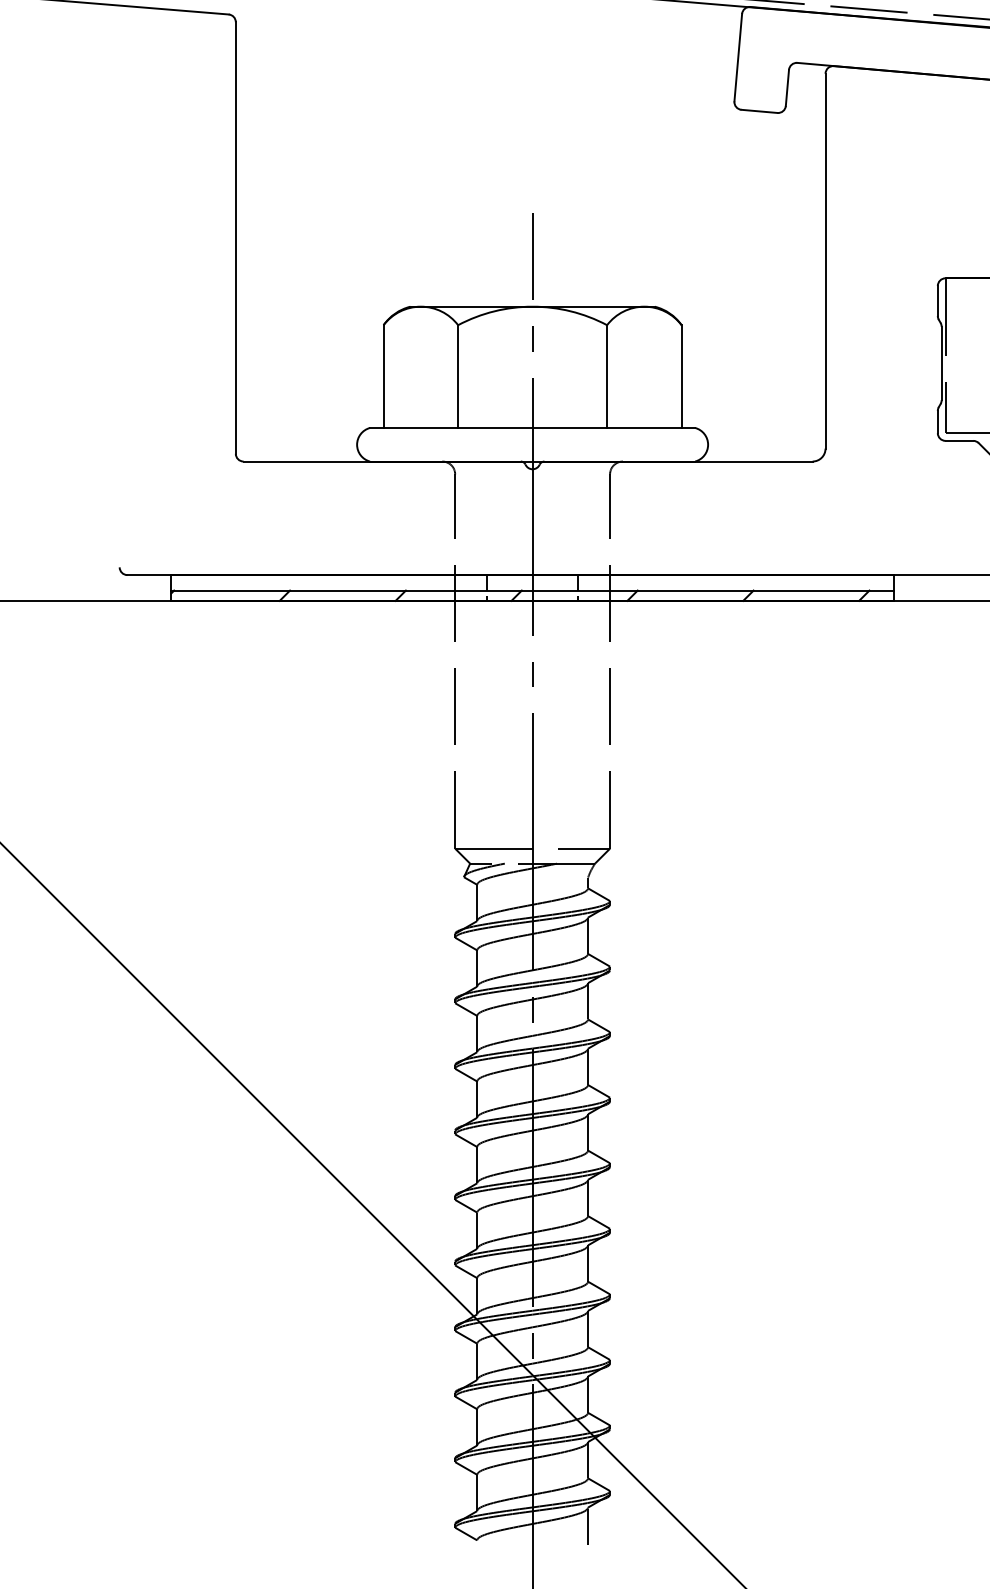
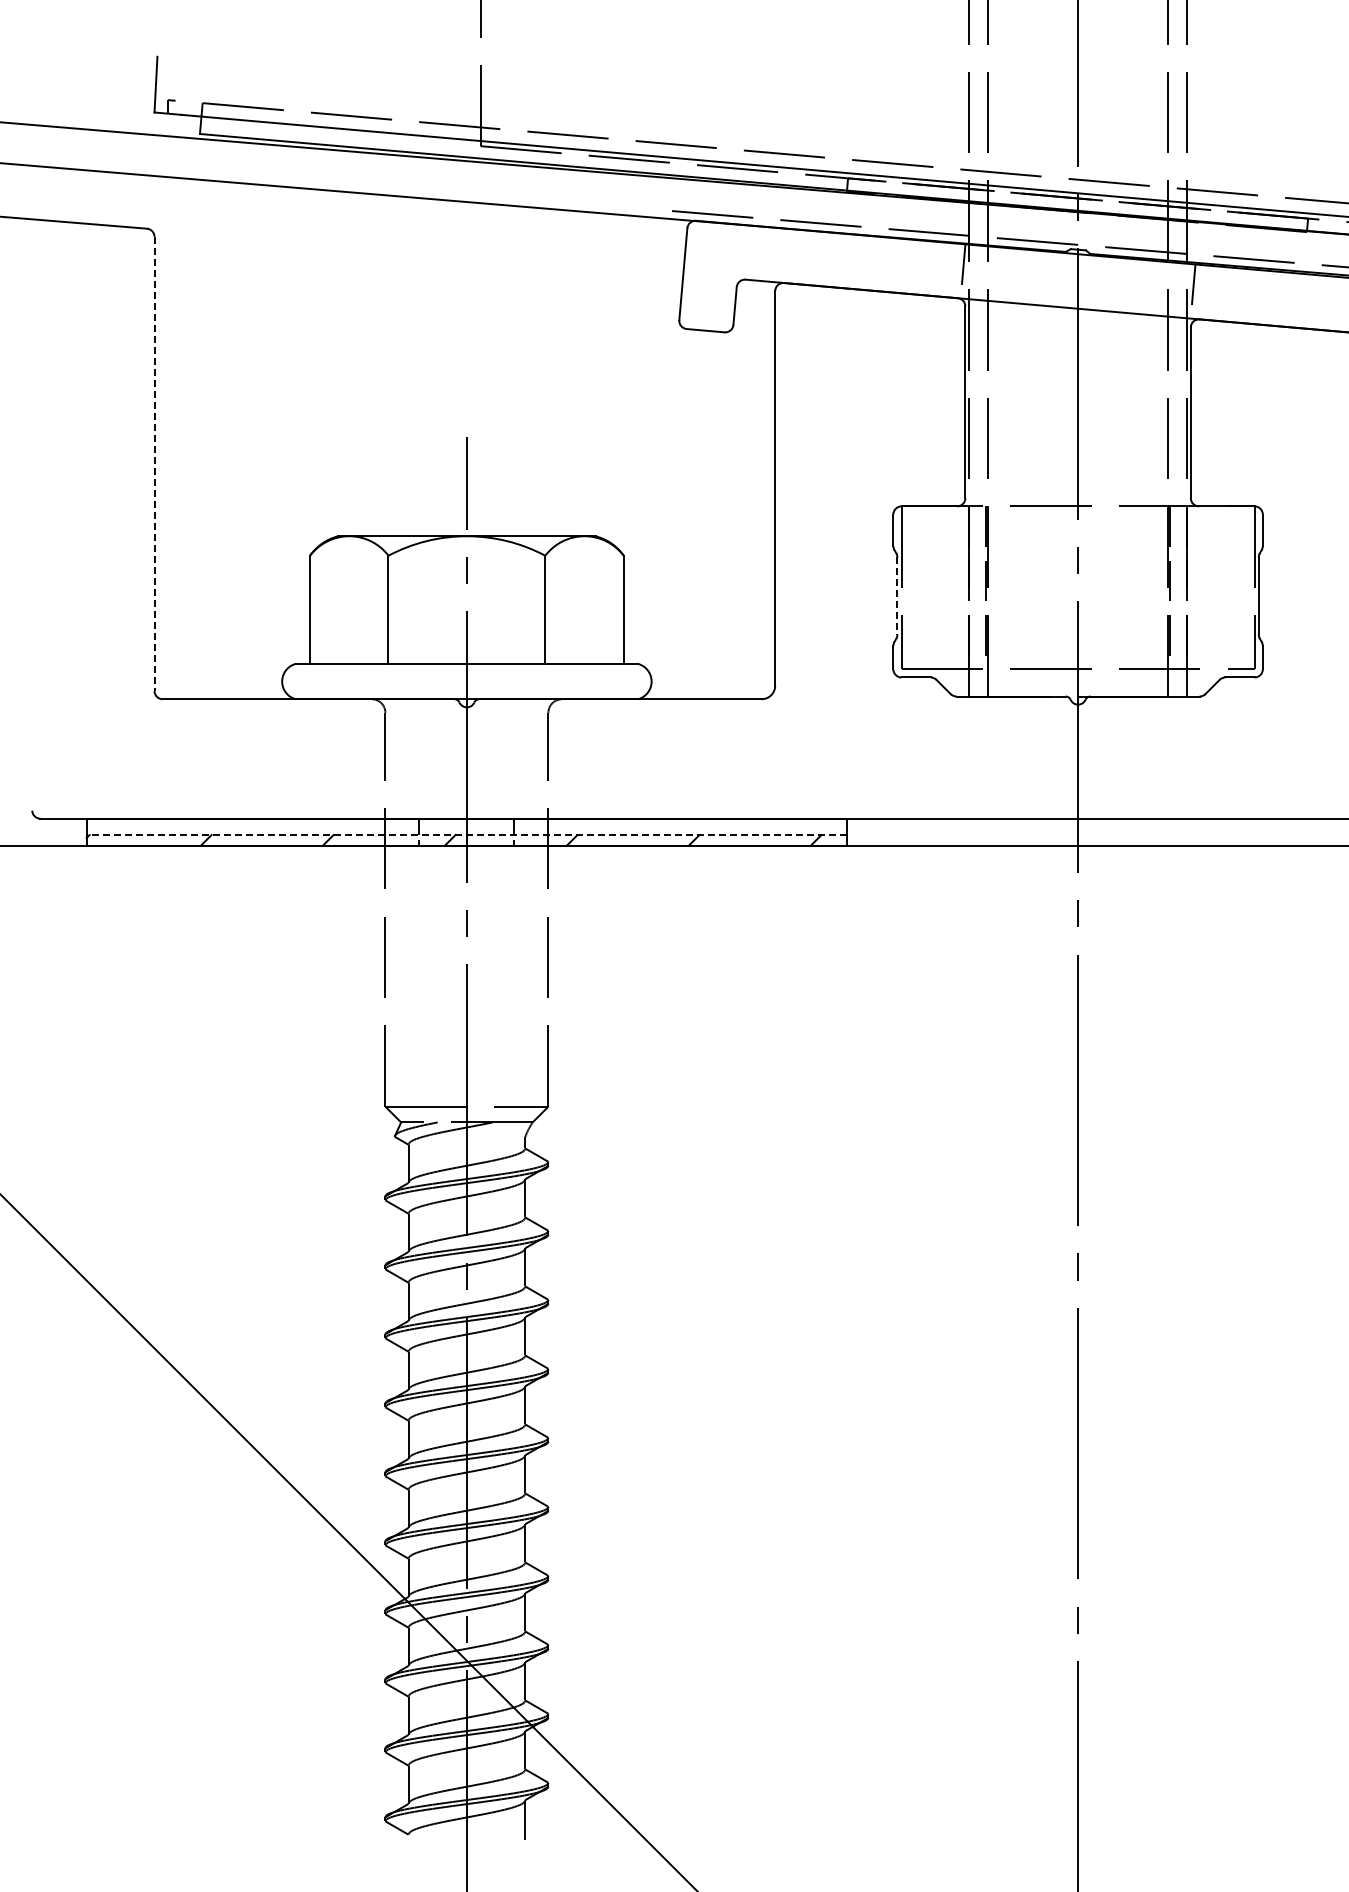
line: (235, 238) -> (154, 464), solid -> dashed
line: (941, 363) -> (897, 596), solid -> dashed
line: (532, 591) -> (466, 835), solid -> dashed

